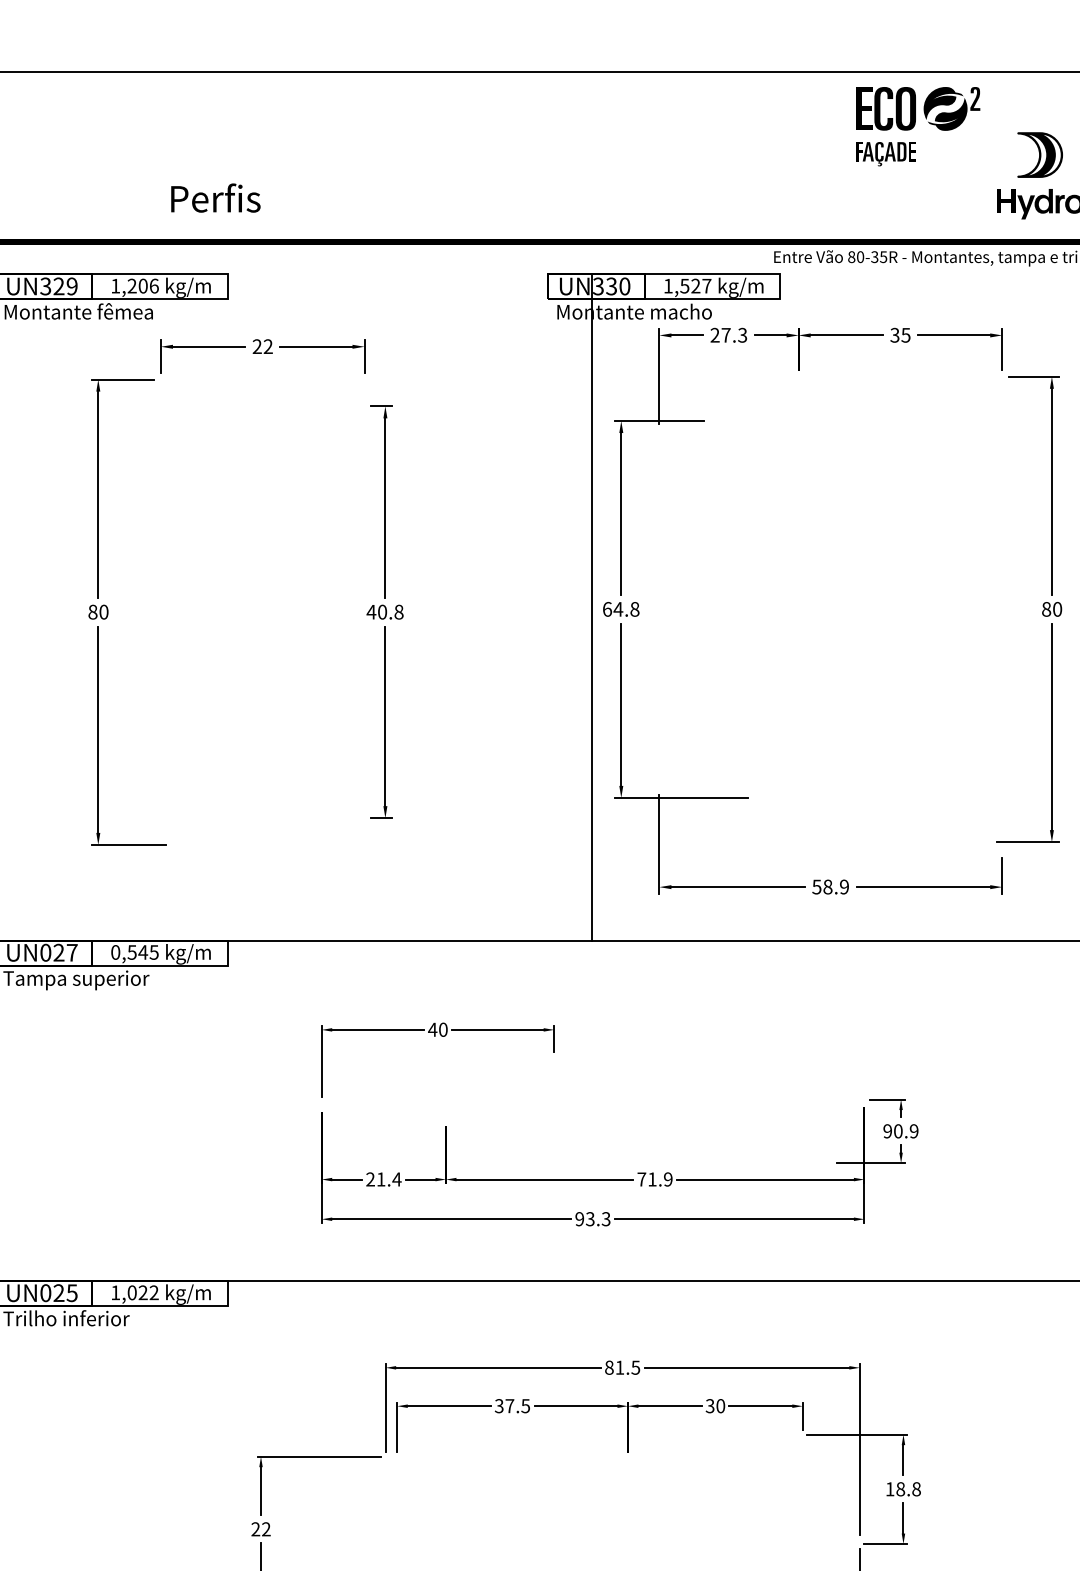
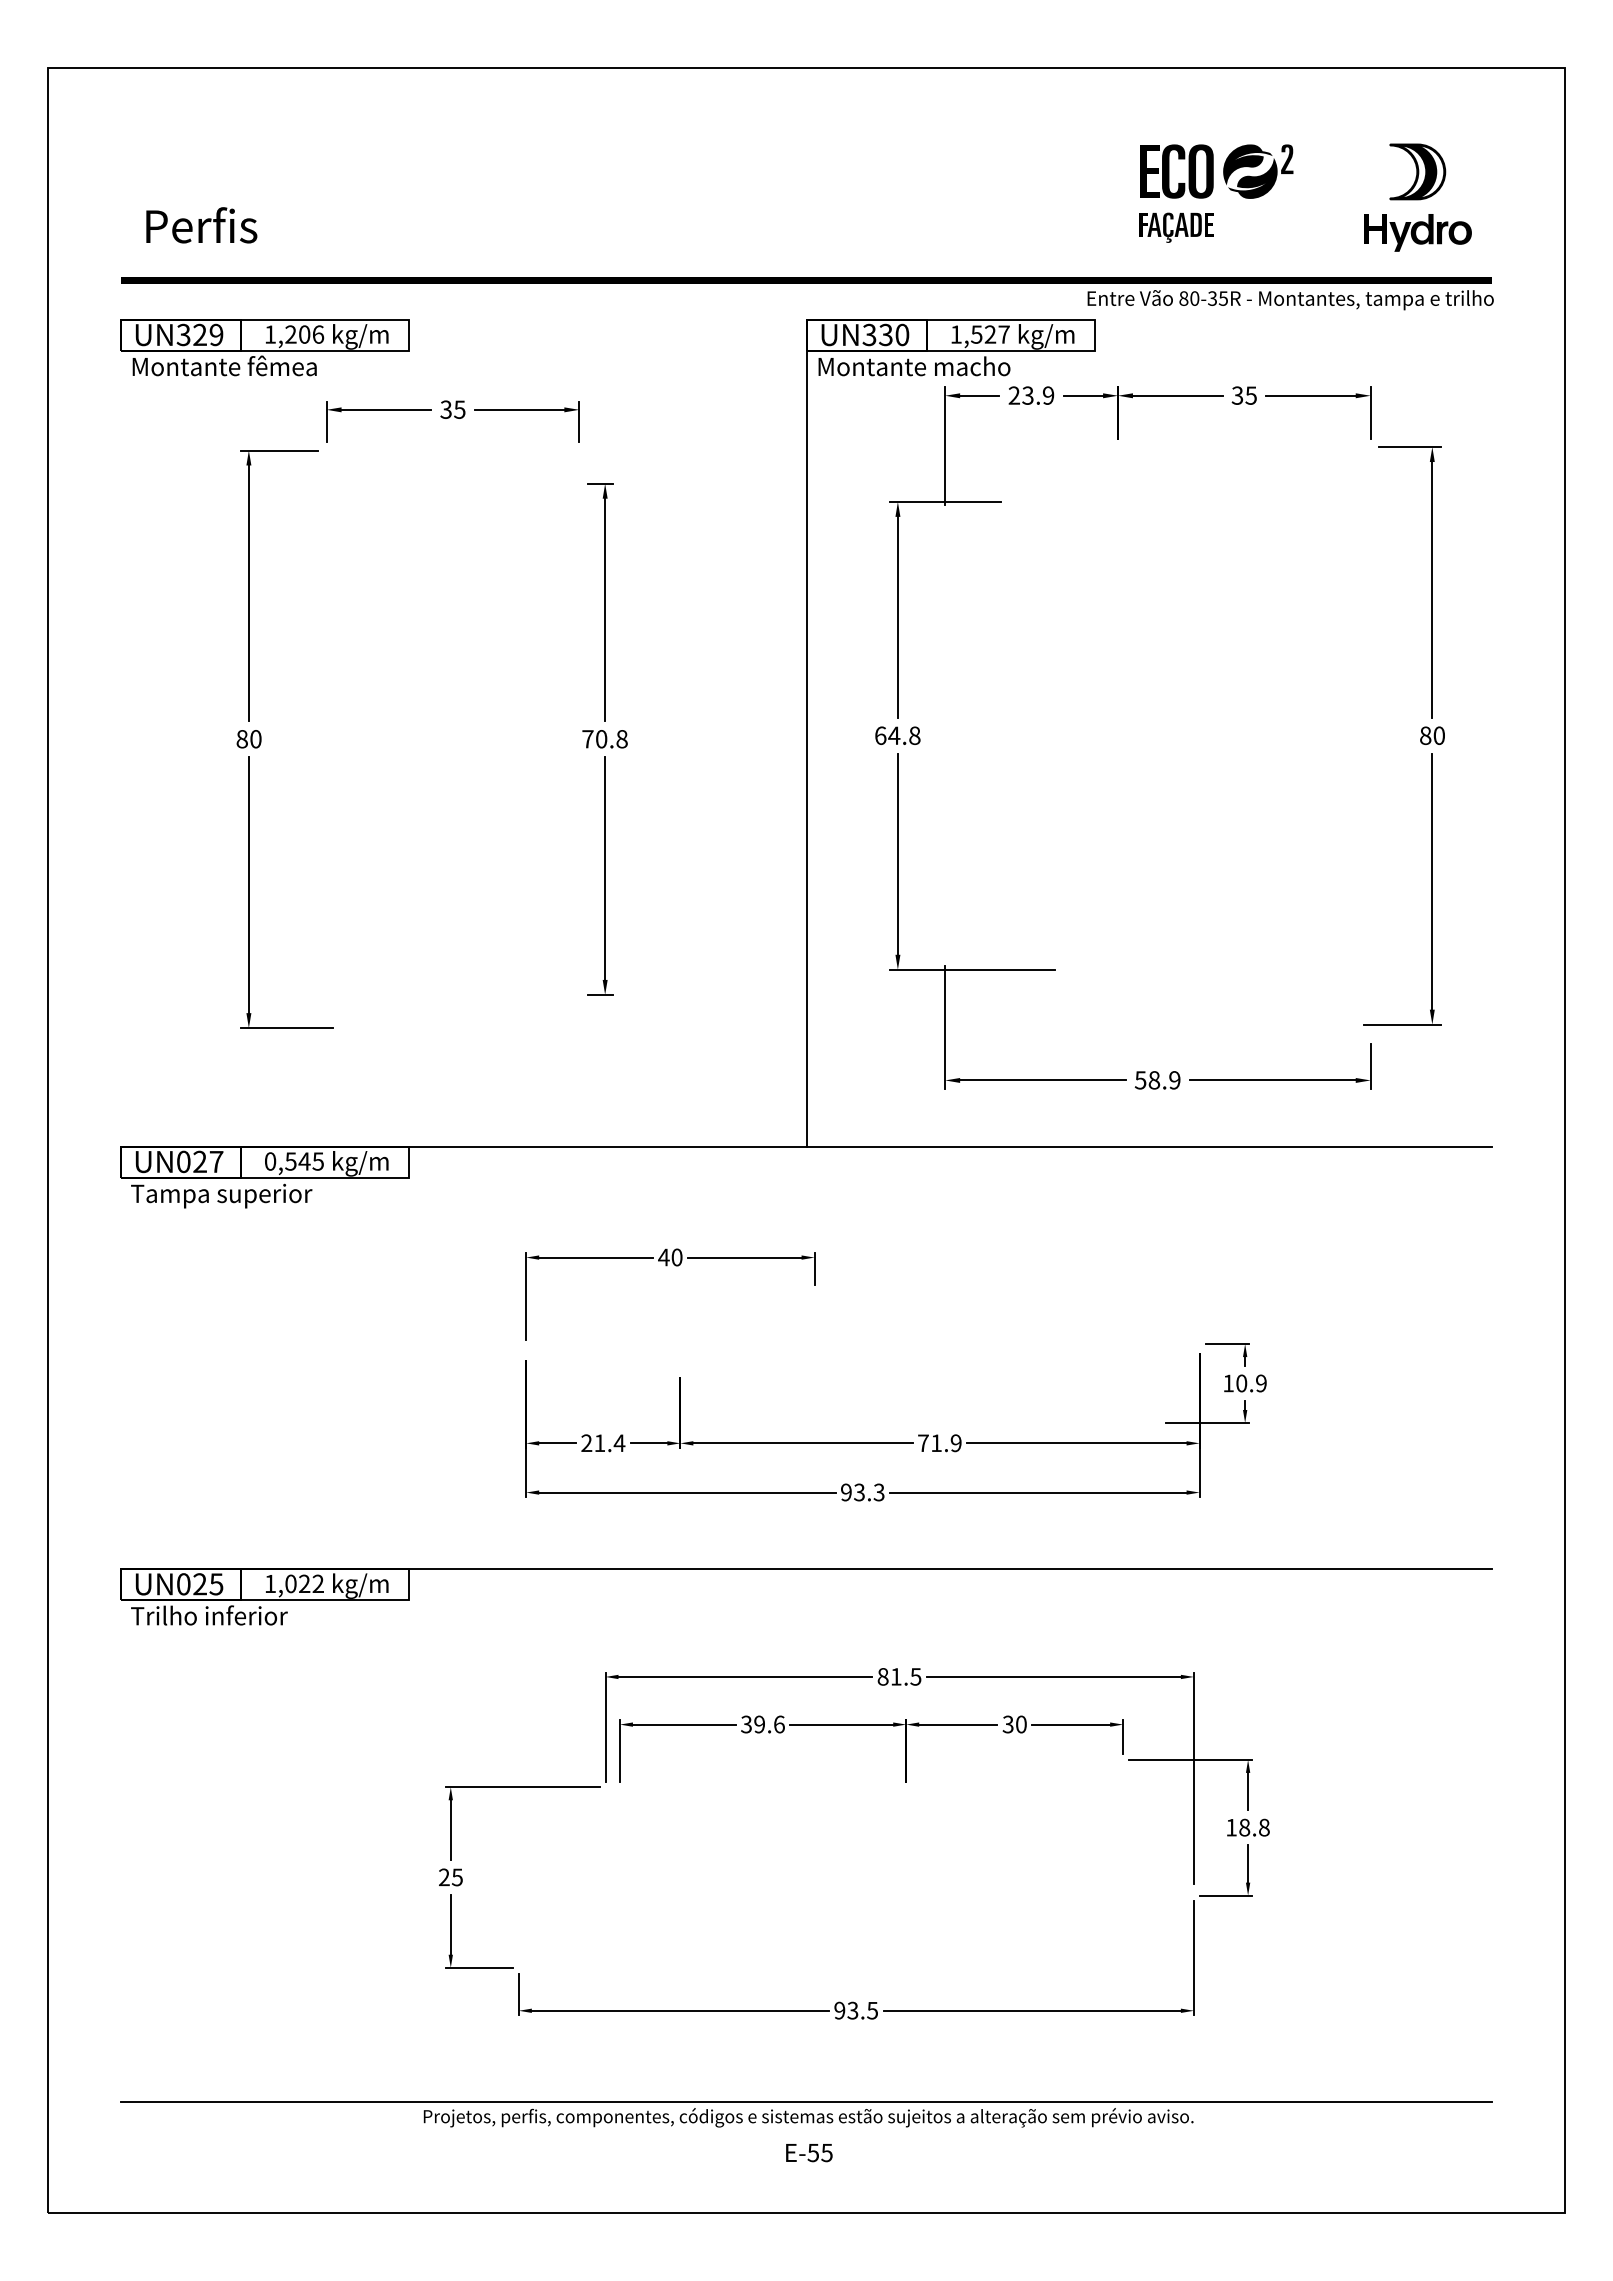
part: (918, 126) -> (1216, 193), moved
text: (215, 198) -> (201, 225), moved
text: (734, 335) -> (1038, 395), 27.3 -> 23.9
text: (262, 346) -> (452, 409), 22 -> 35
line: (591, 607) -> (806, 733), moved
text: (371, 612) -> (587, 739), 40.8 -> 70.8
text: (887, 1131) -> (1228, 1383), 90.9 -> 10.9
text: (517, 1406) -> (769, 1724), 37.5 -> 39.6
text: (265, 1529) -> (456, 1877), 22 -> 25

